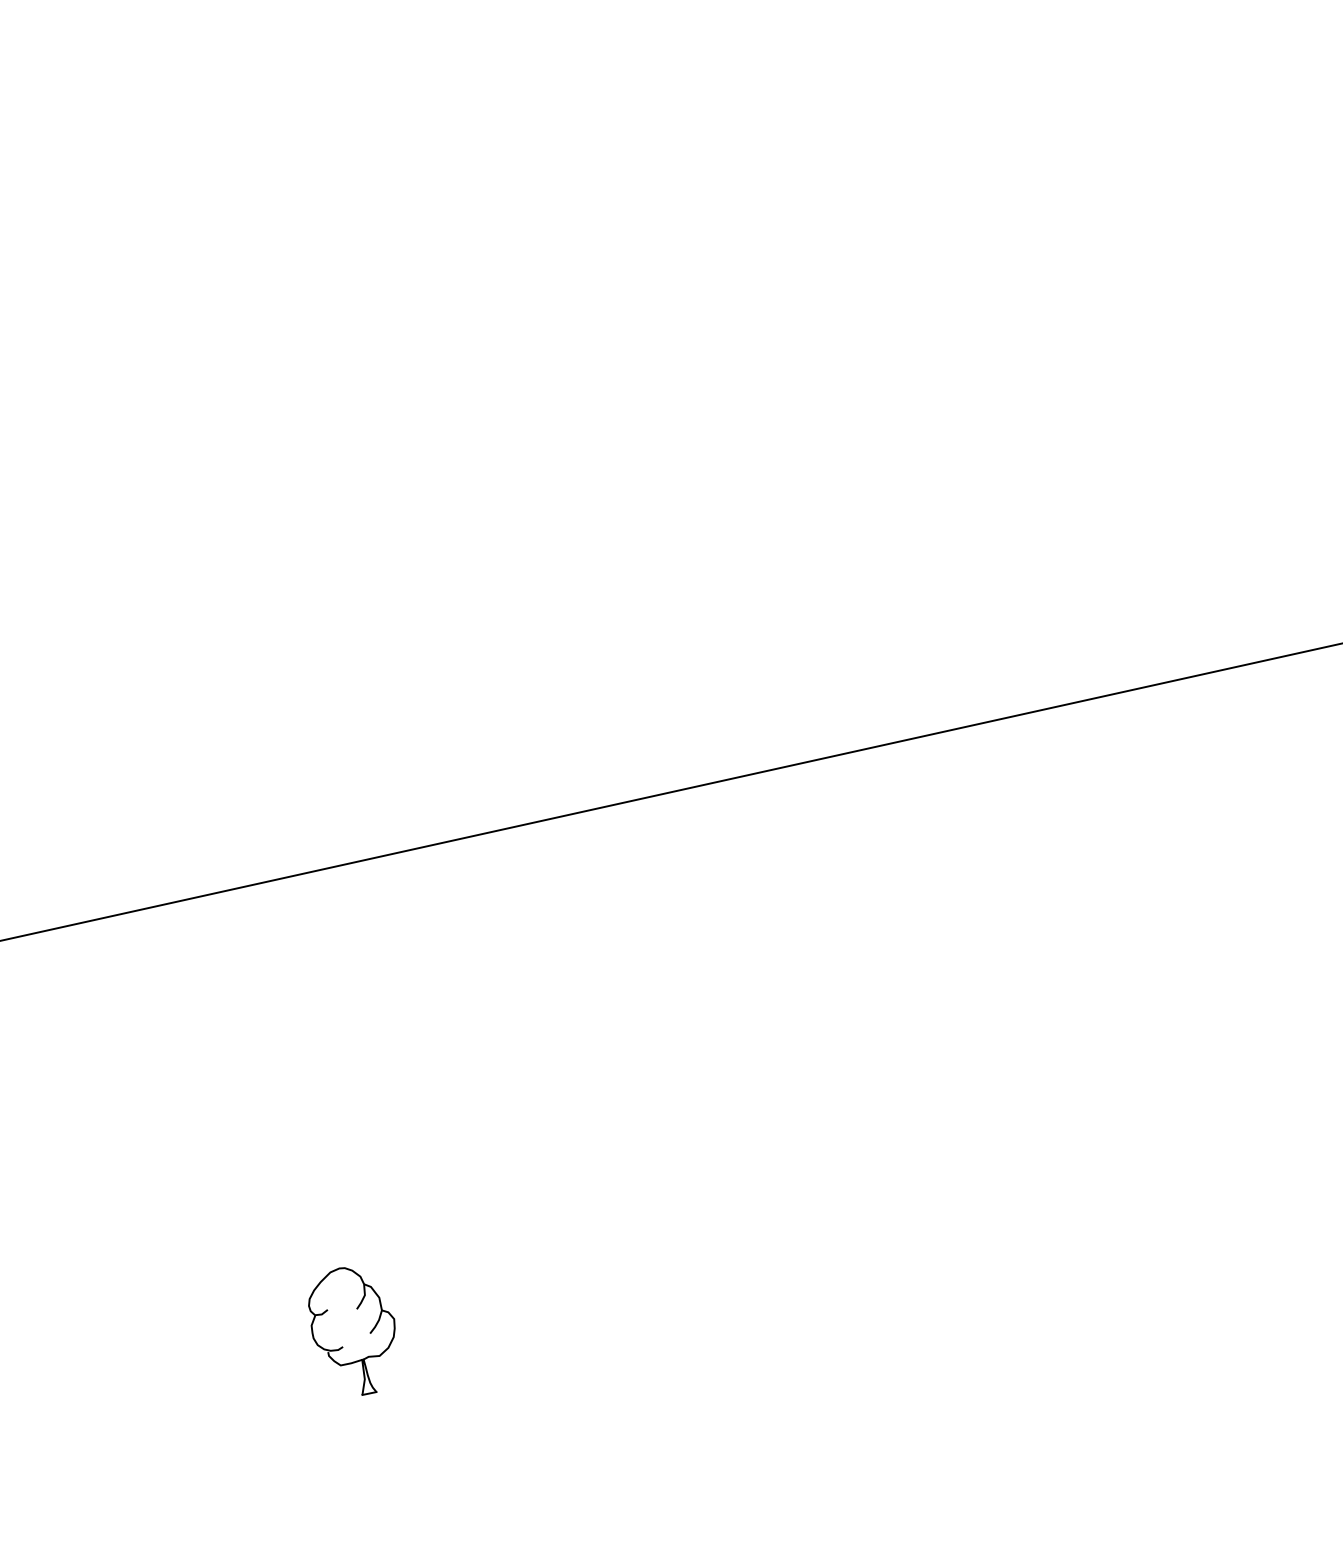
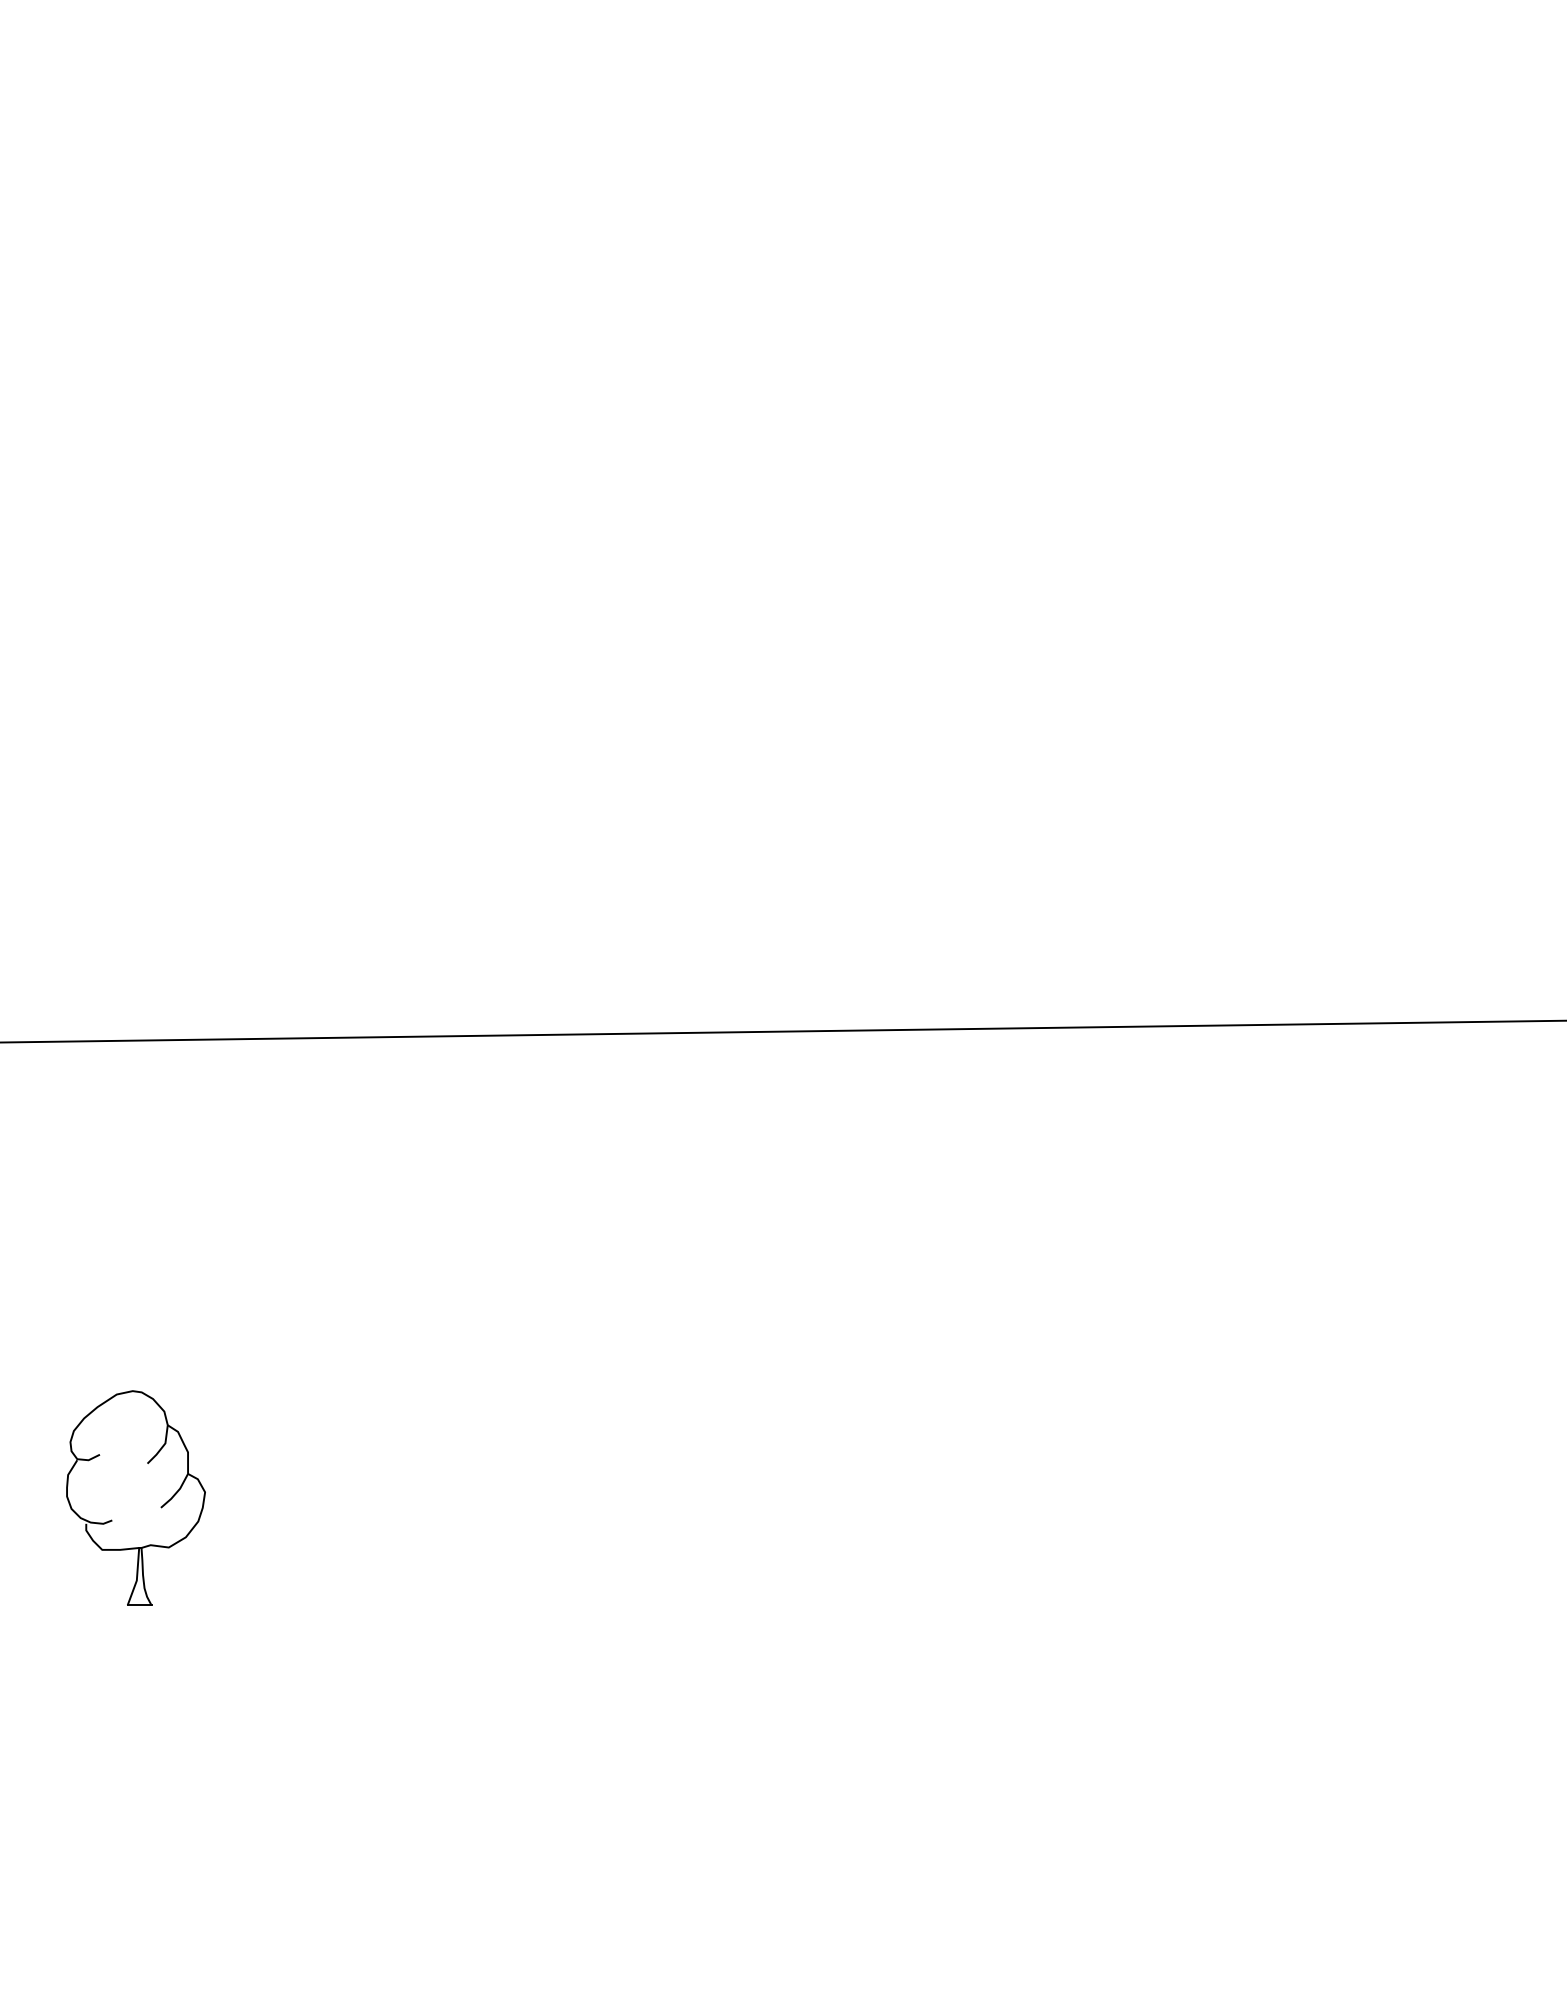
part: (353, 1330) -> (135, 1497), size x1.67

